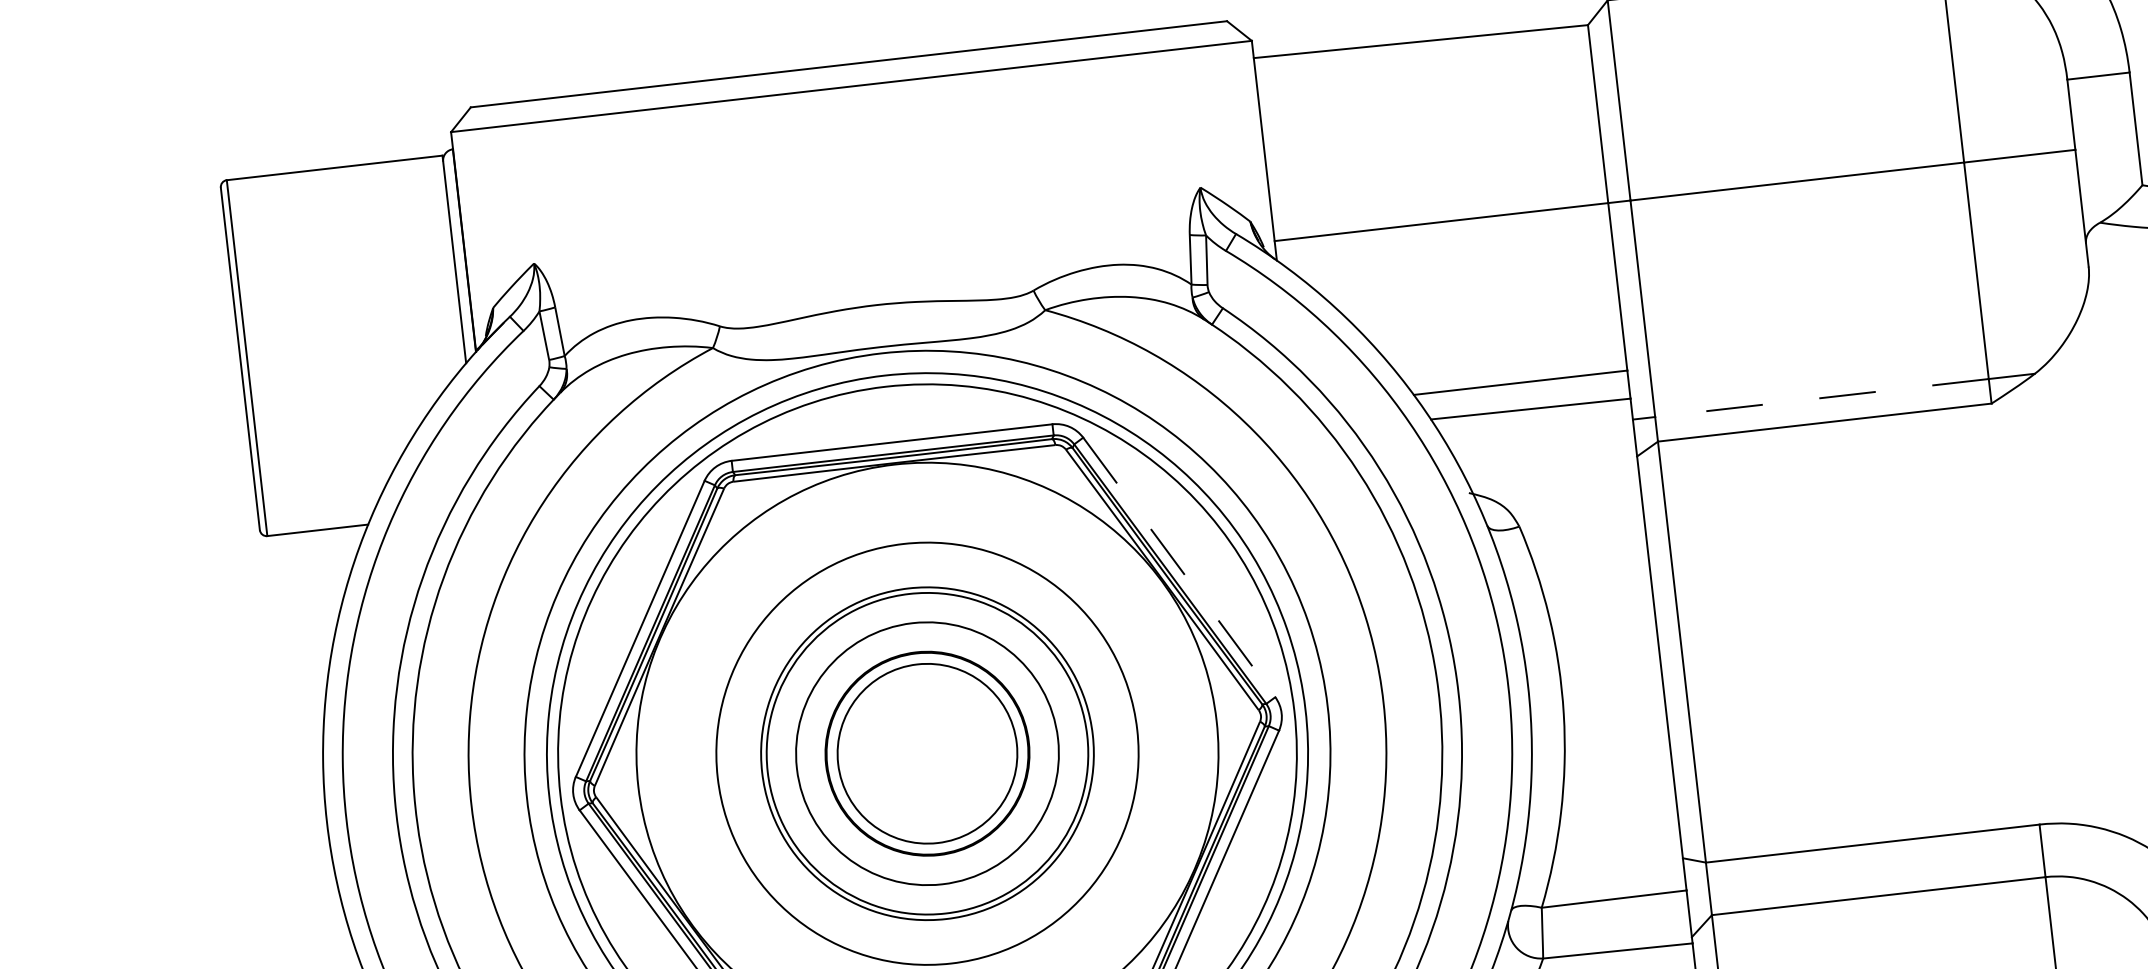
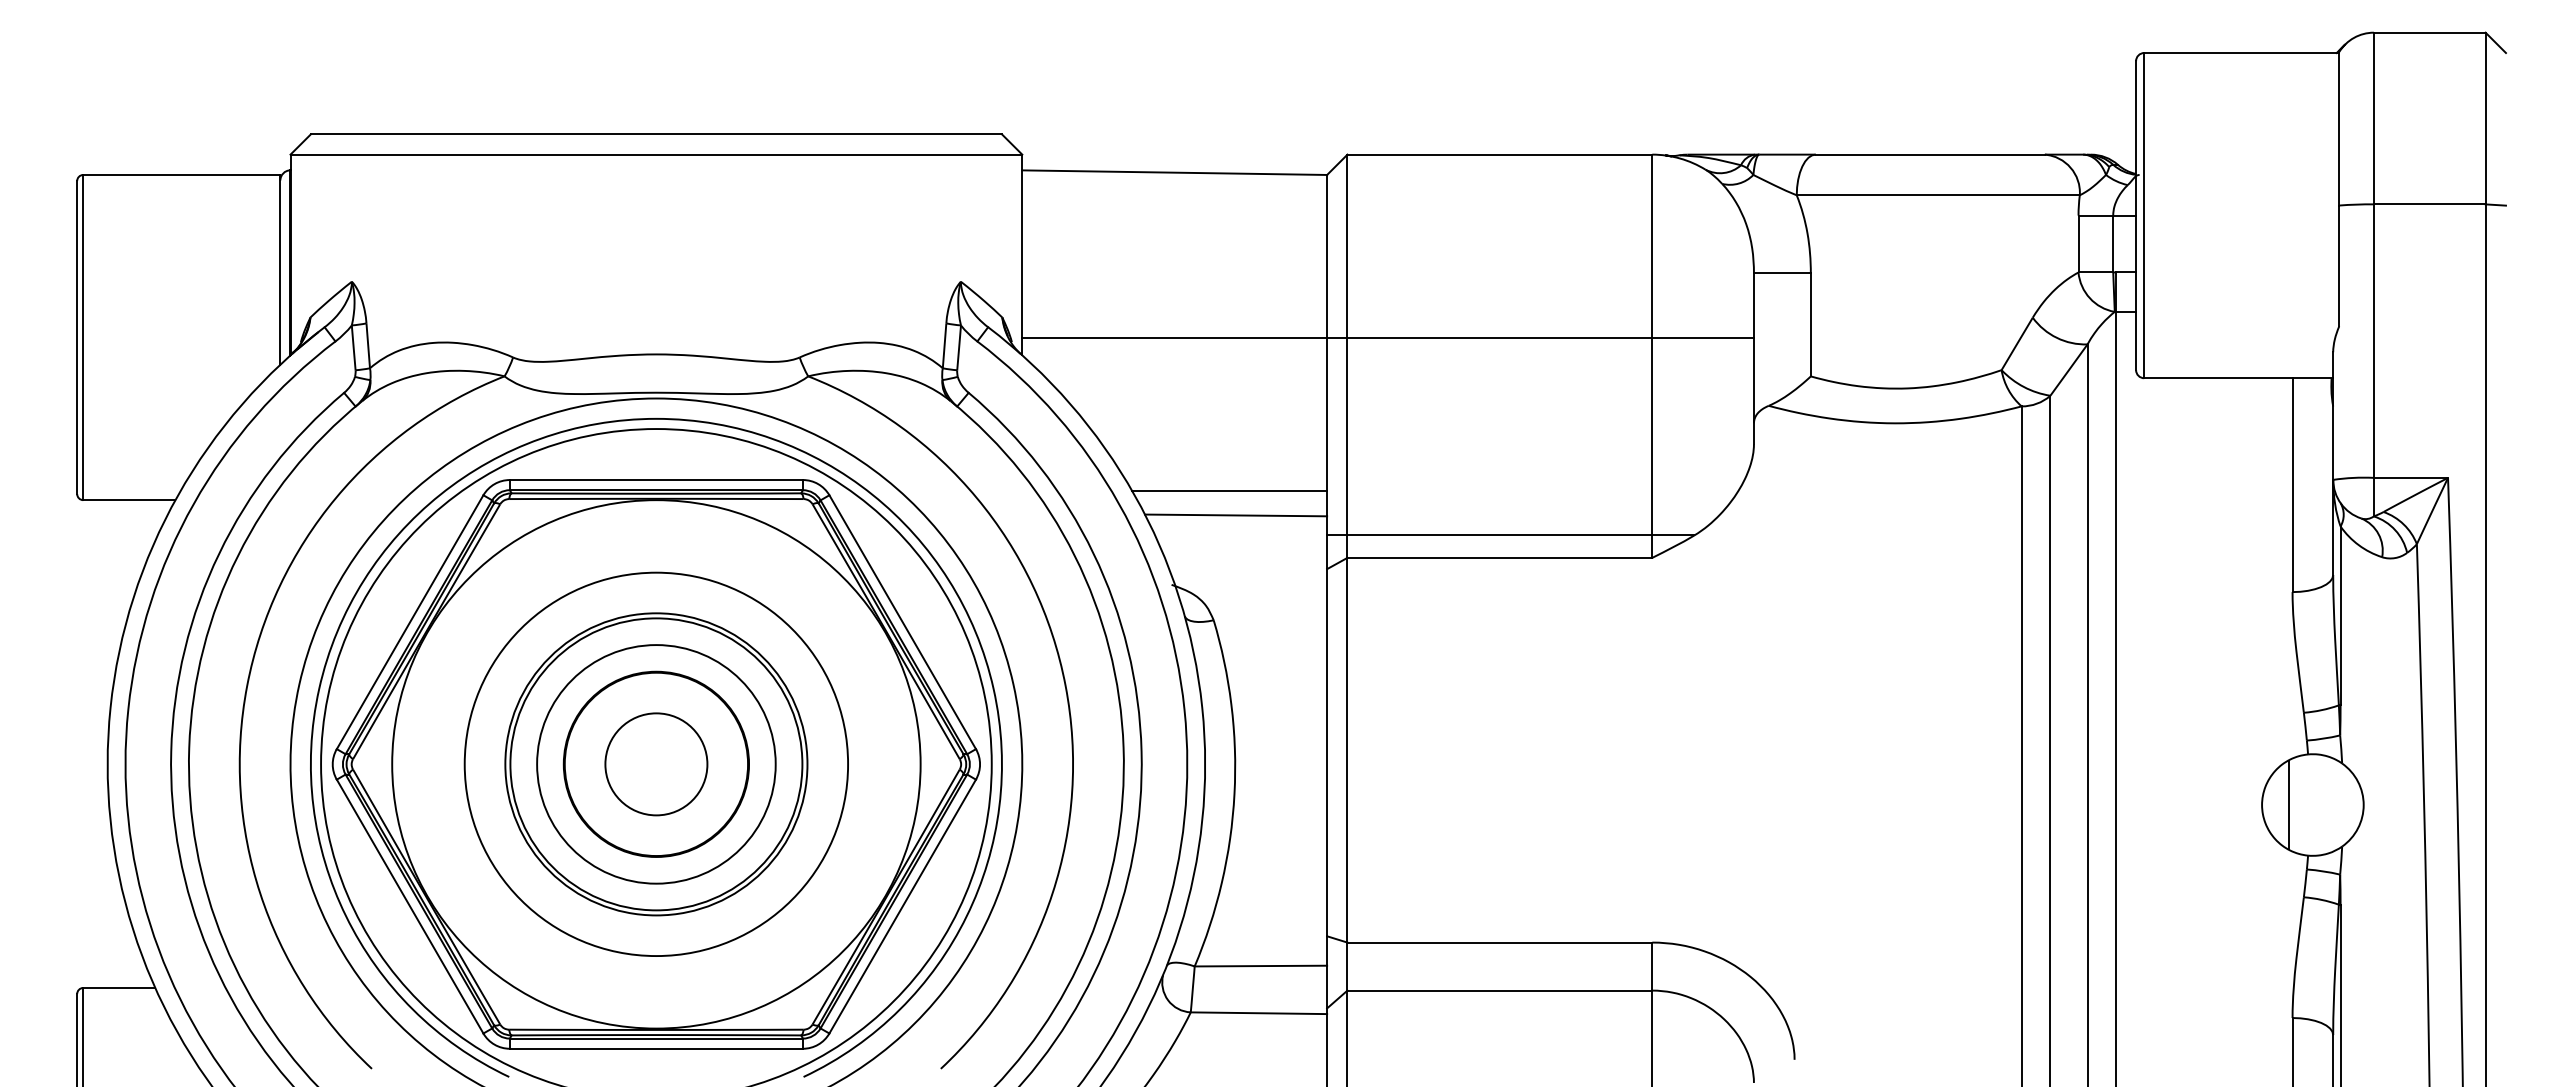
line: (1821, 398) -> (1499, 535), dashed -> solid
line: (1179, 567) -> (902, 622), dashed -> solid
circle: (927, 753) -> (656, 764), size x0.62

